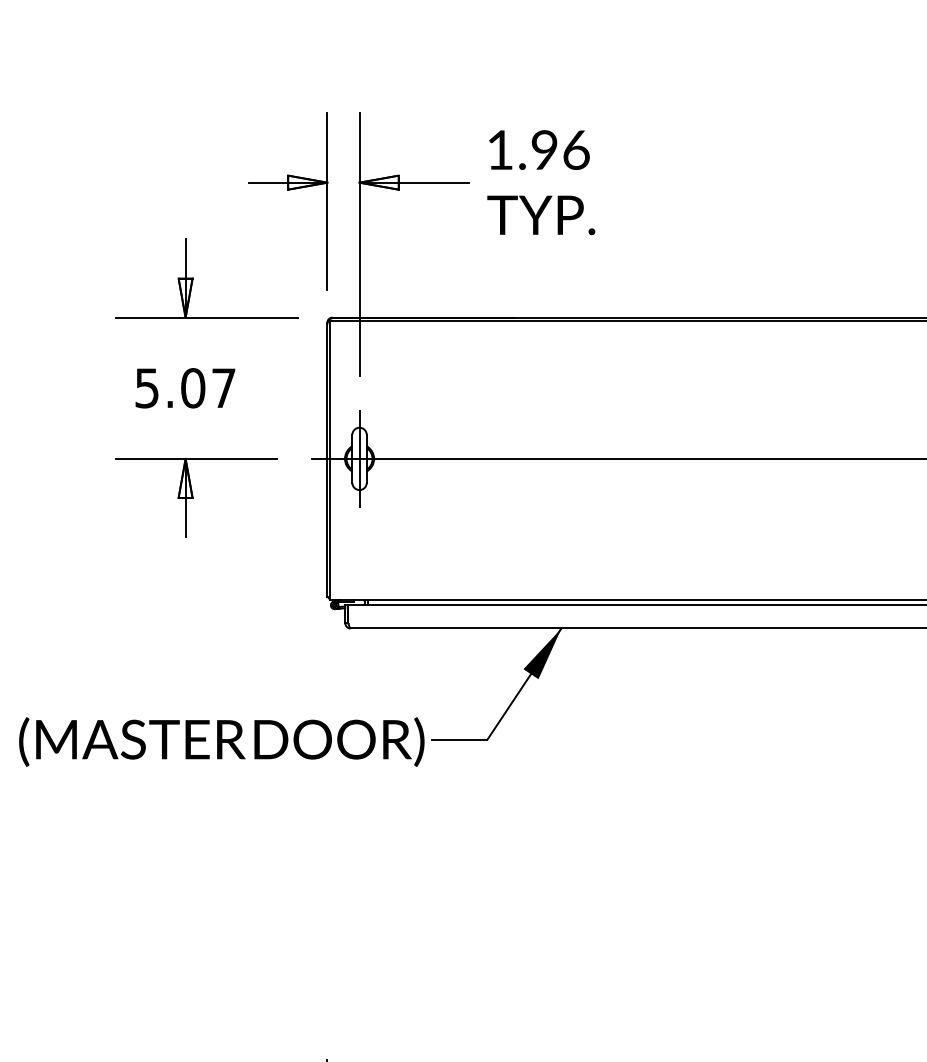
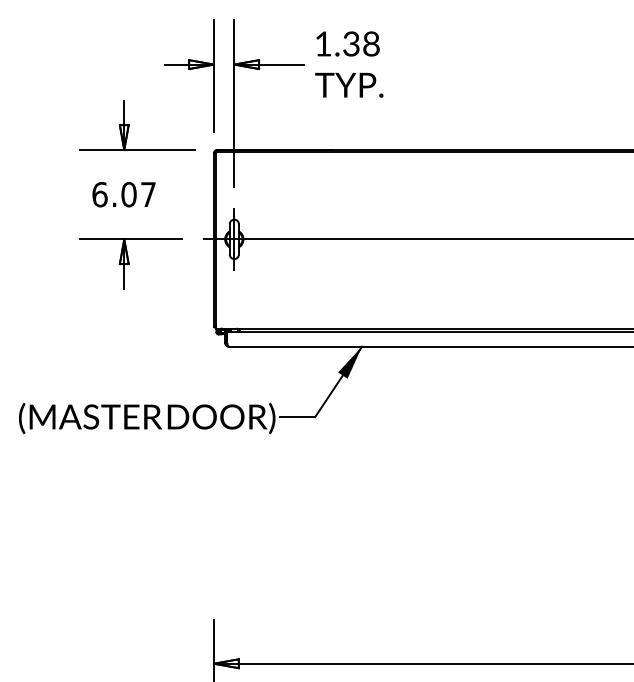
text: (560, 149) -> (361, 43), 1.96 -> 1.38
text: (146, 387) -> (99, 194), 5.07 -> 6.07

